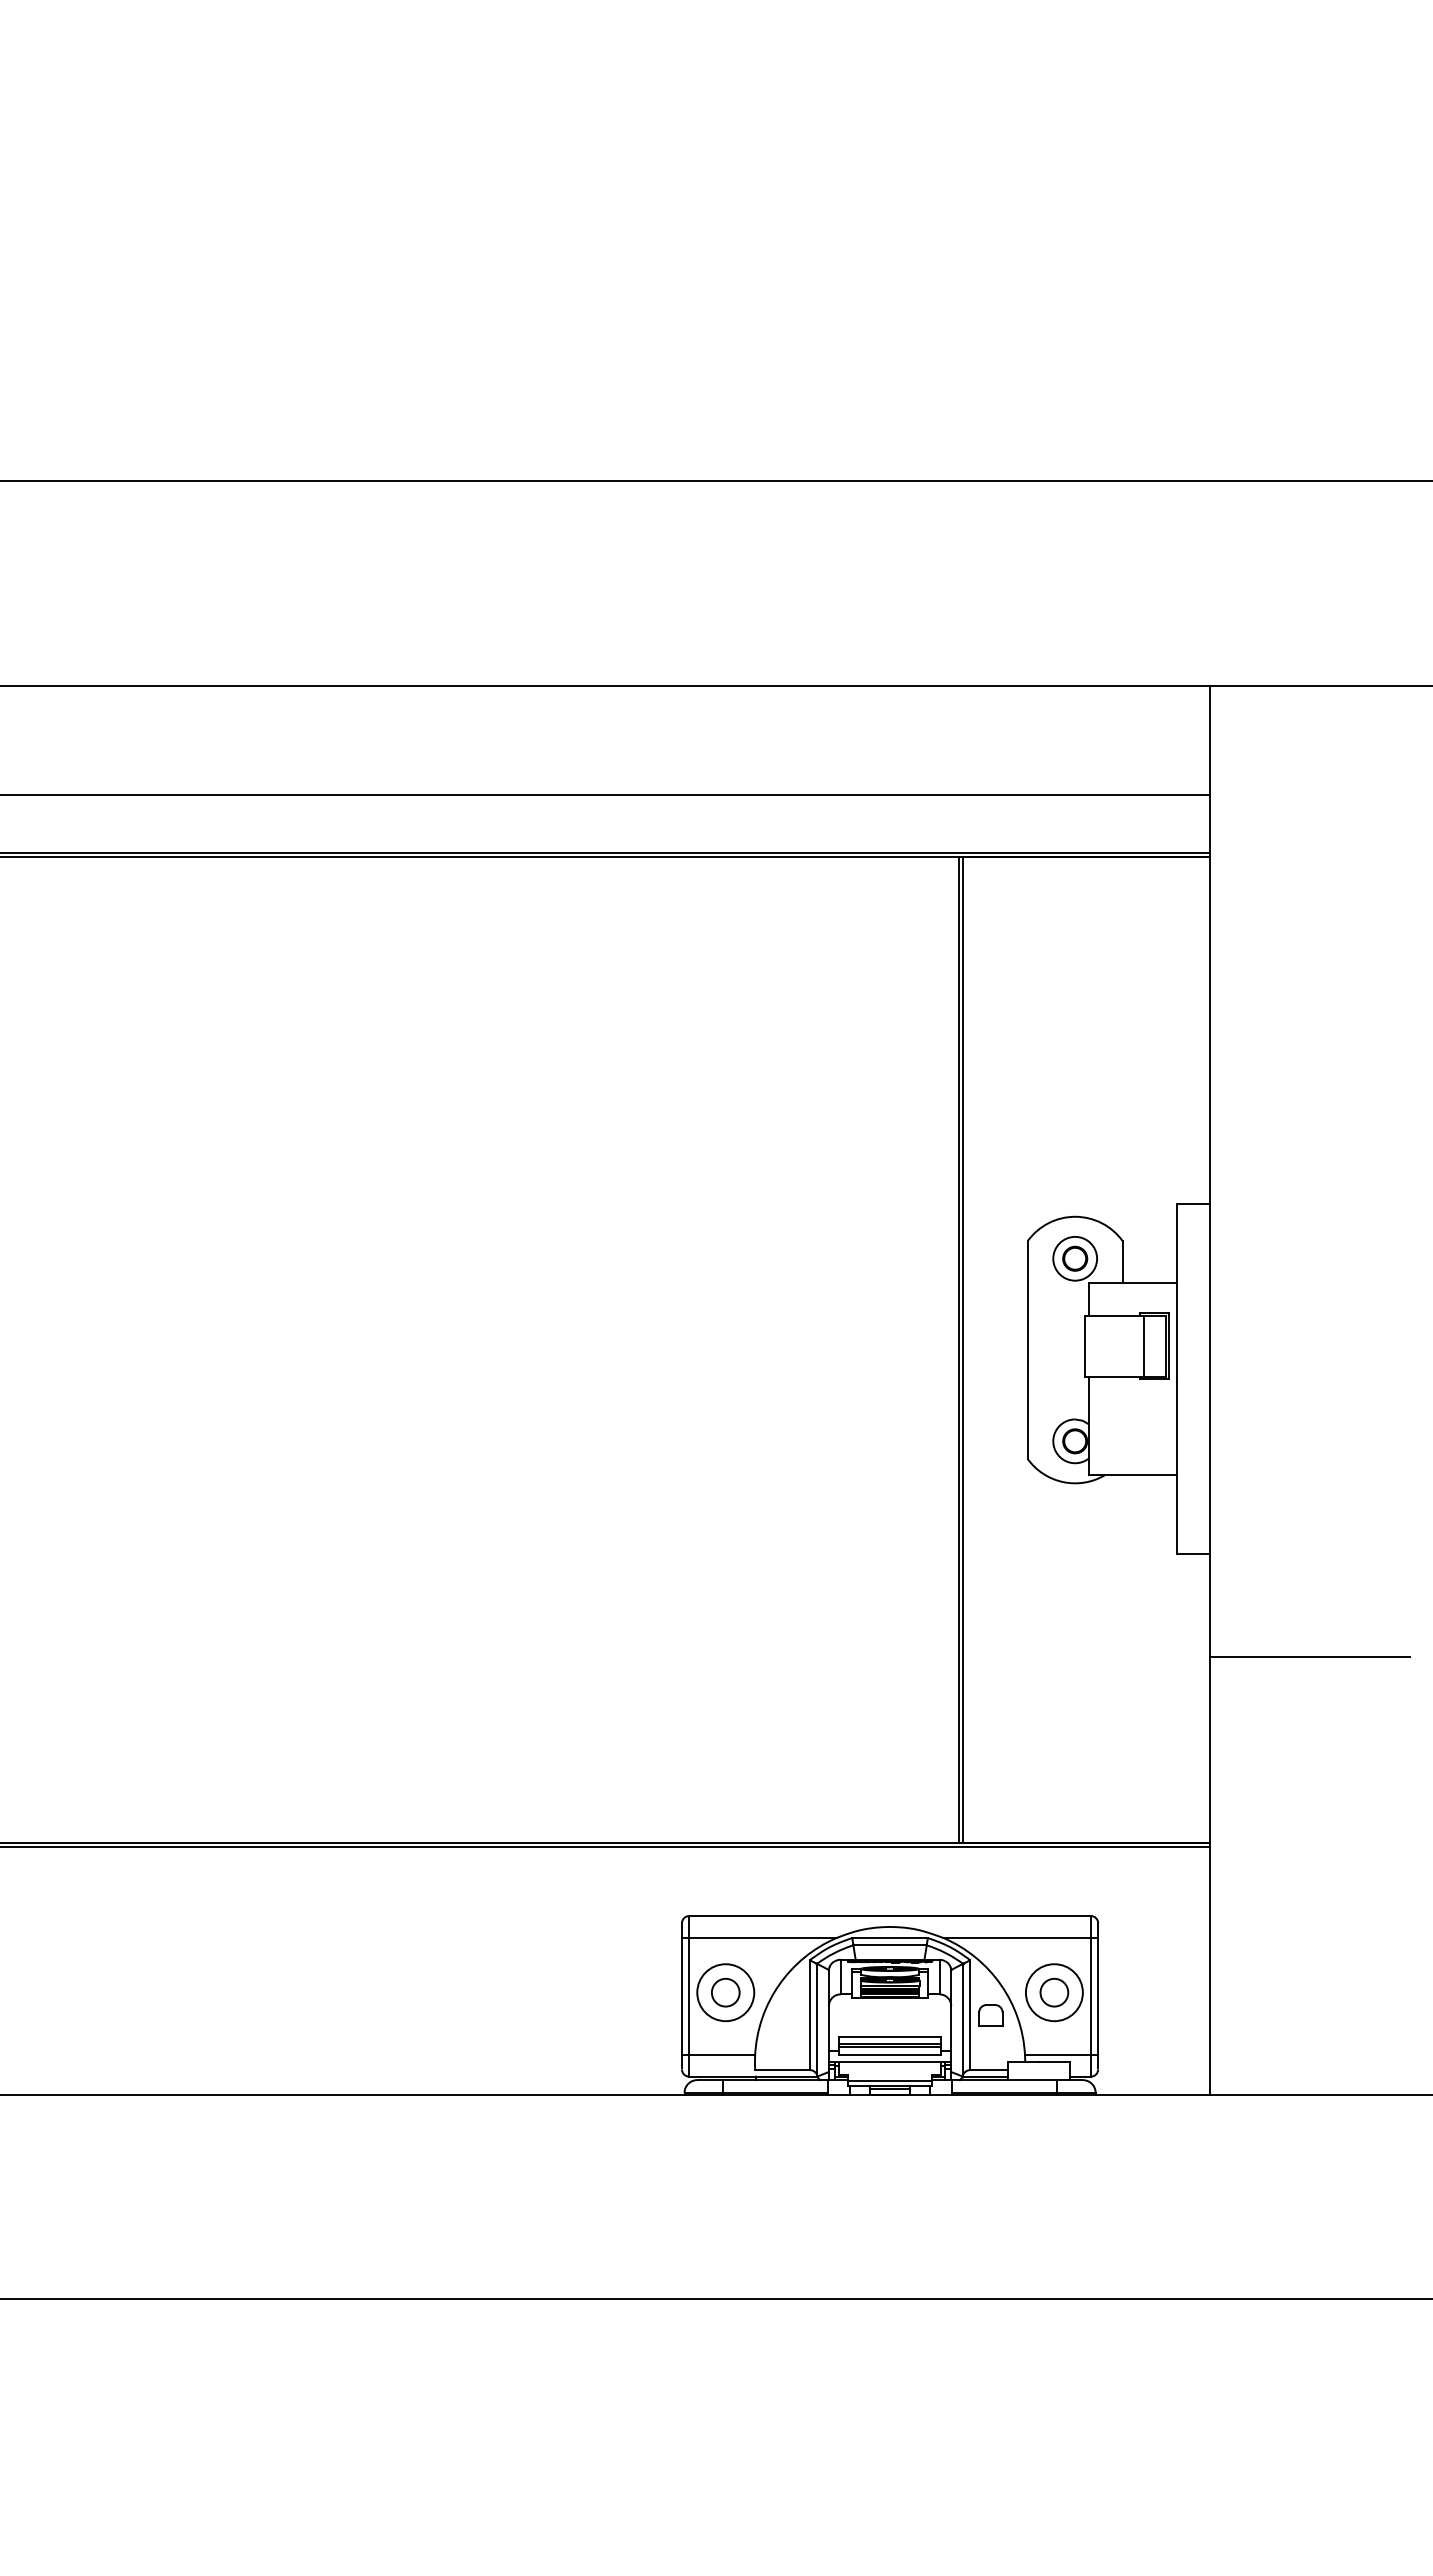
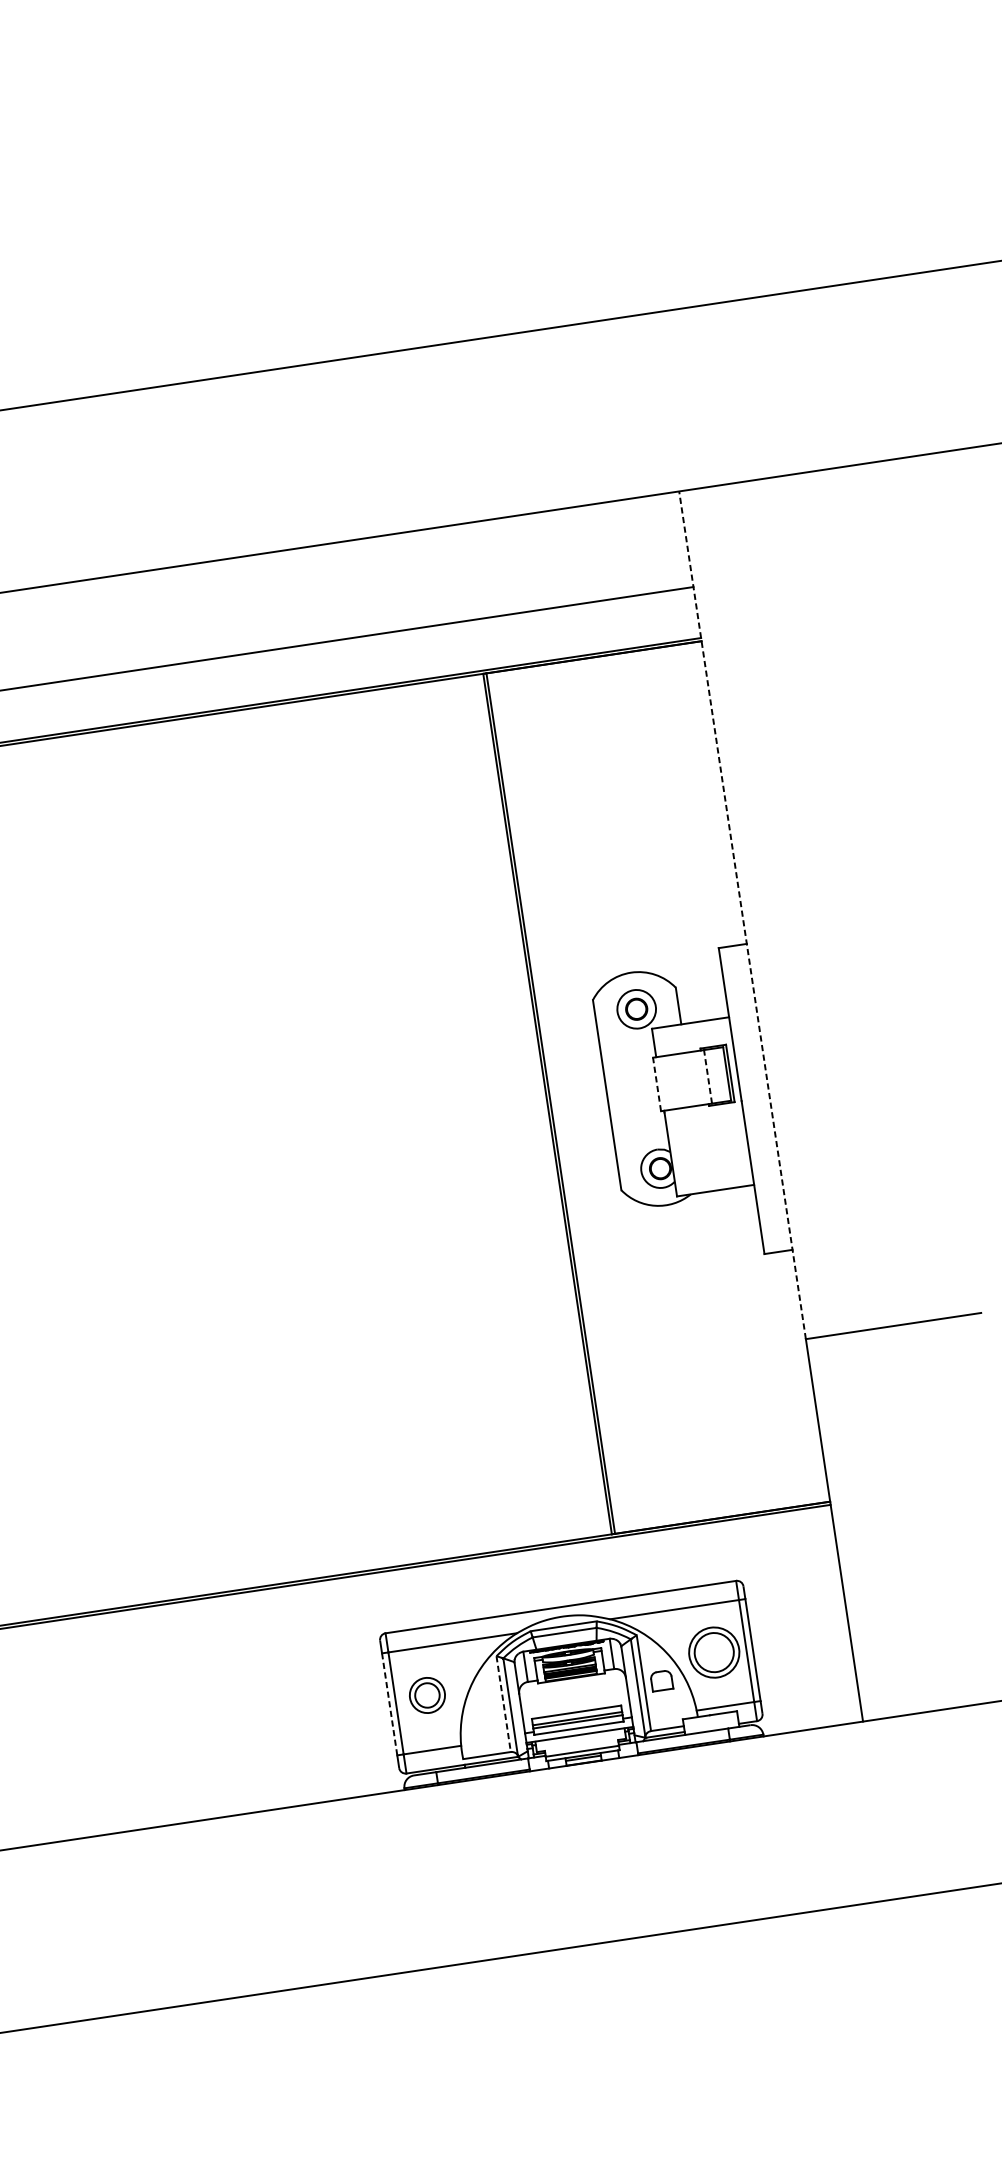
line: (1209, 1171) -> (742, 915), solid -> dashed
line: (1085, 1346) -> (657, 1084), solid -> dashed
line: (1143, 1346) -> (707, 1076), solid -> dashed
circle: (725, 1992) -> (427, 1695), size x0.7
circle: (1054, 1992) -> (714, 1652), size x1.6
line: (681, 1995) -> (389, 1703), solid -> dashed
line: (809, 2015) -> (503, 1704), solid -> dashed

